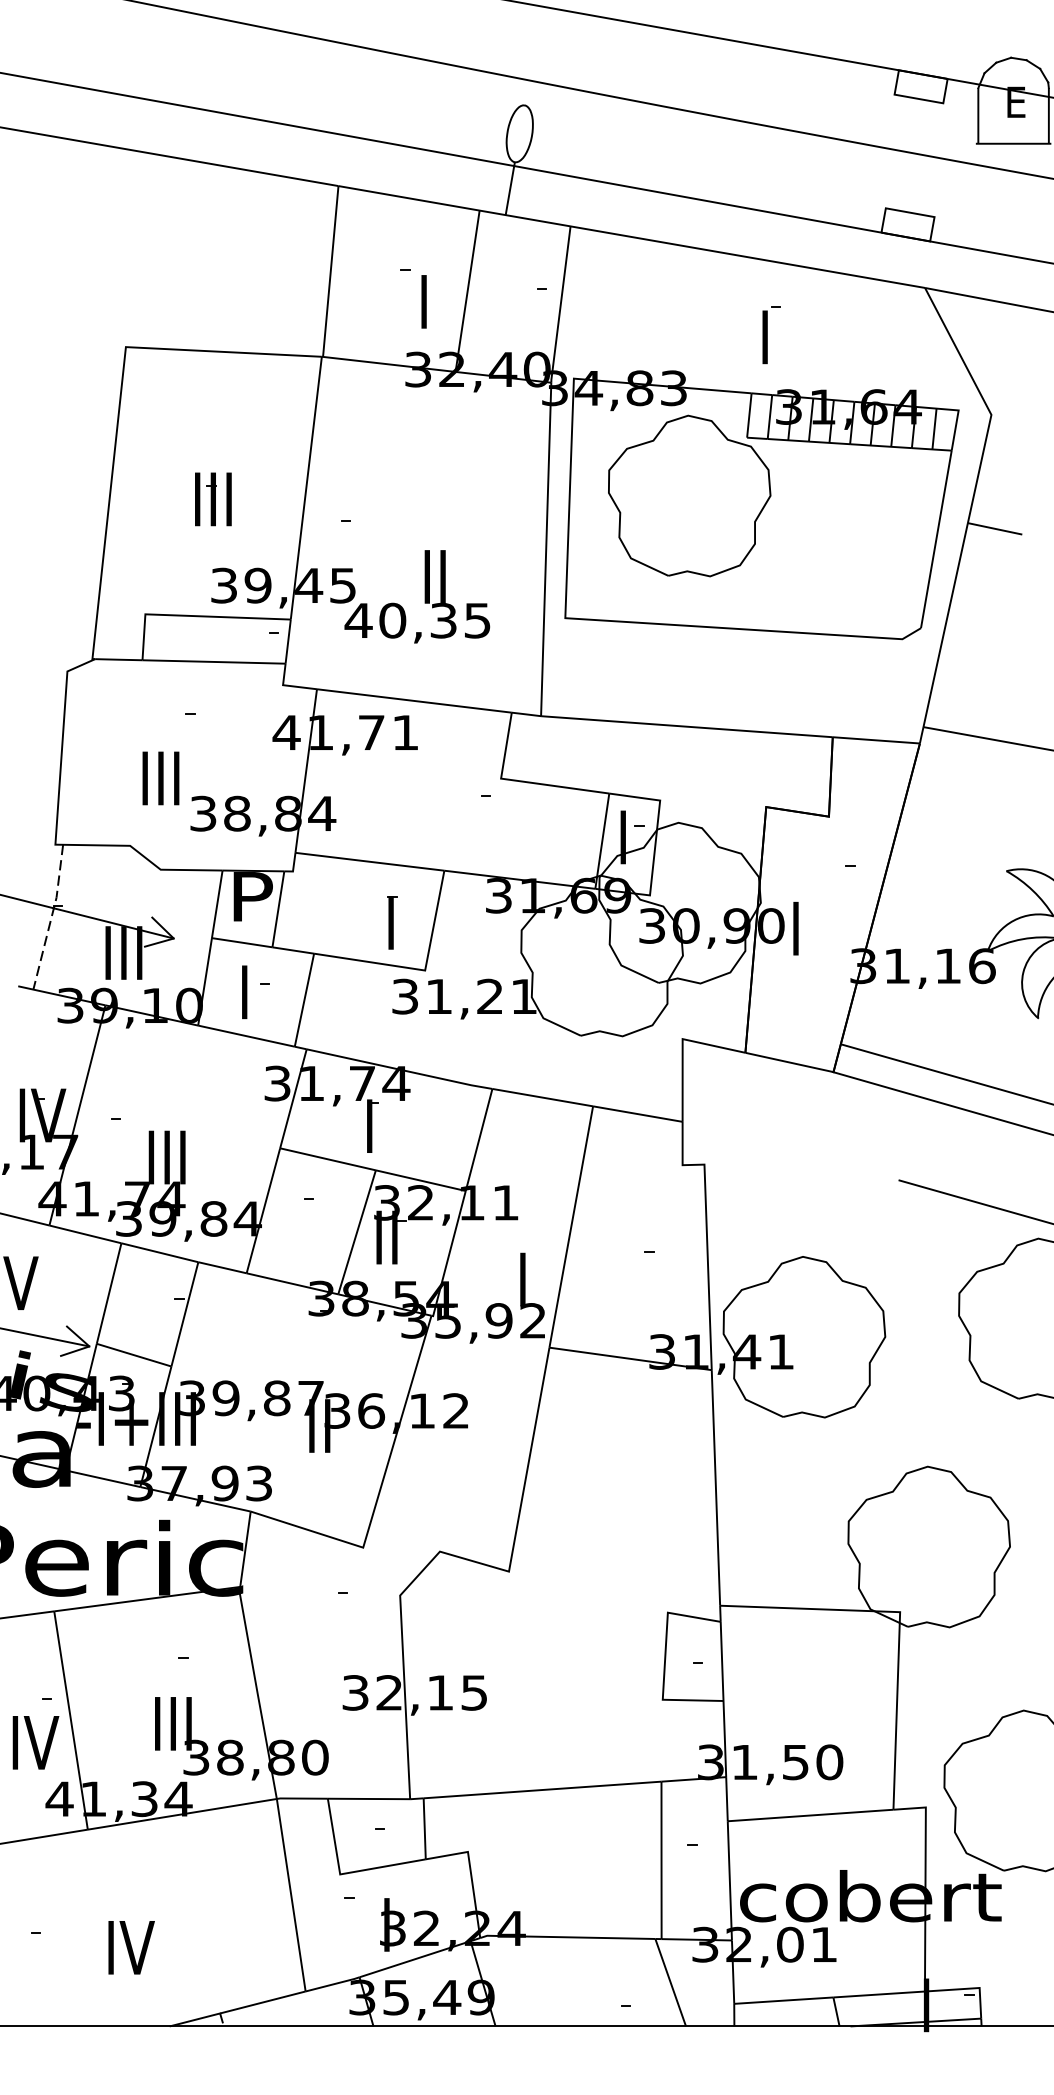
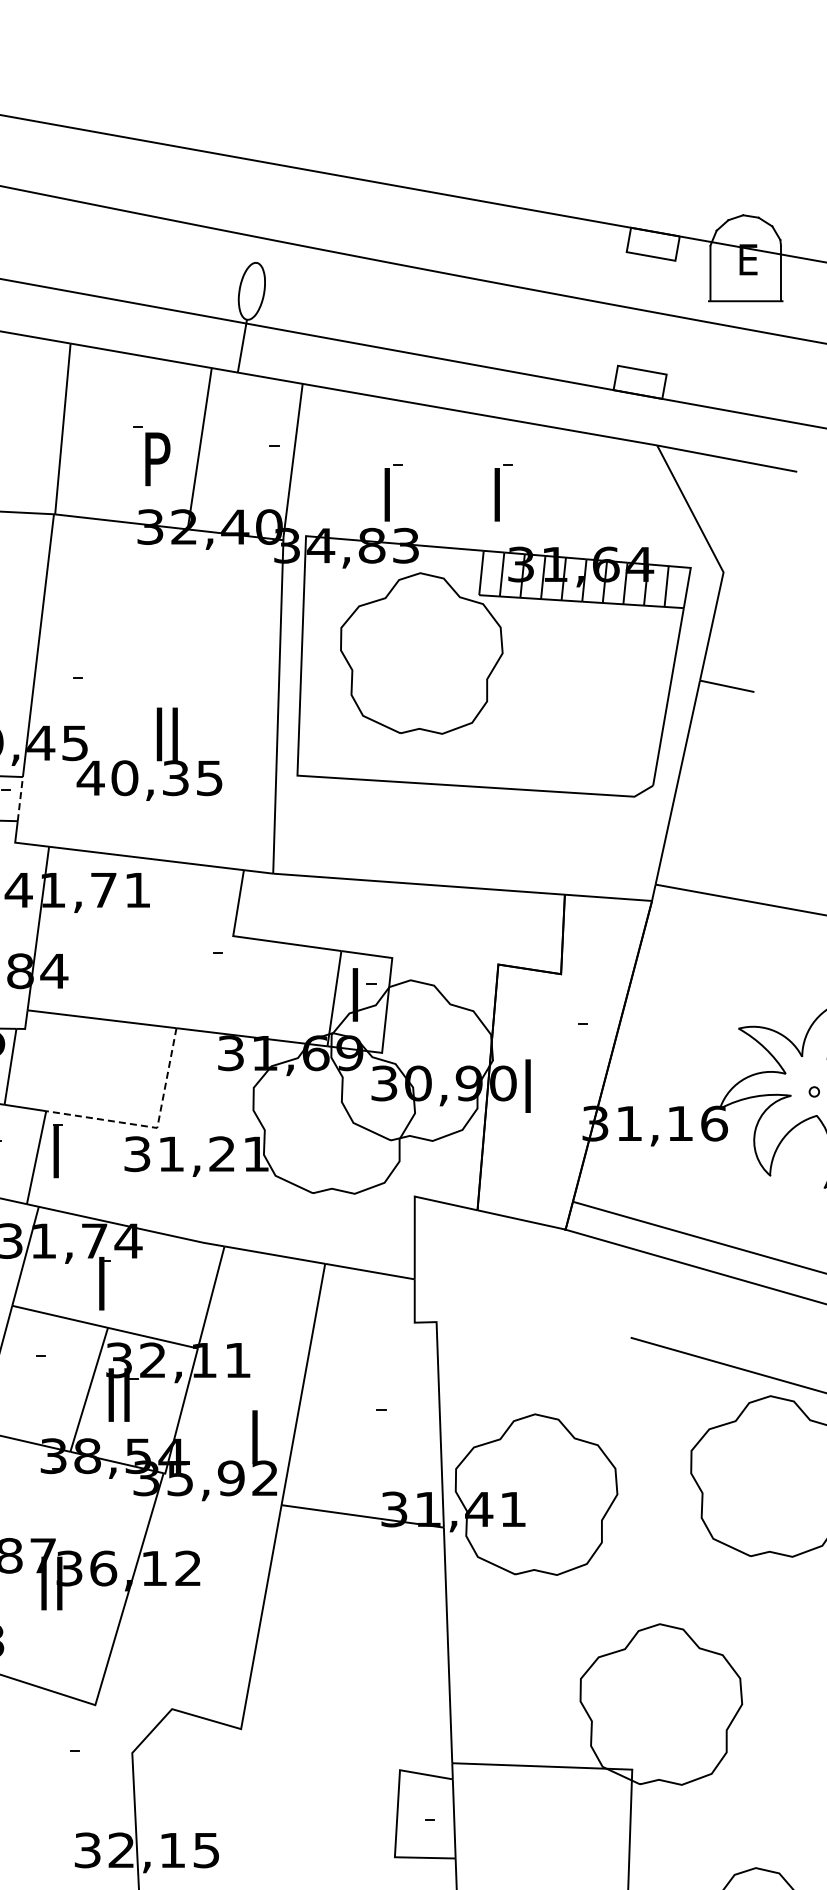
text: (425, 301) -> (157, 458), I -> P
part: (661, 335) -> (393, 492), added
line: (288, 641) -> (20, 798), solid -> dashed
part: (392, 922) -> (57, 1150), moved
line: (420, 969) -> (152, 1126), solid -> dashed

